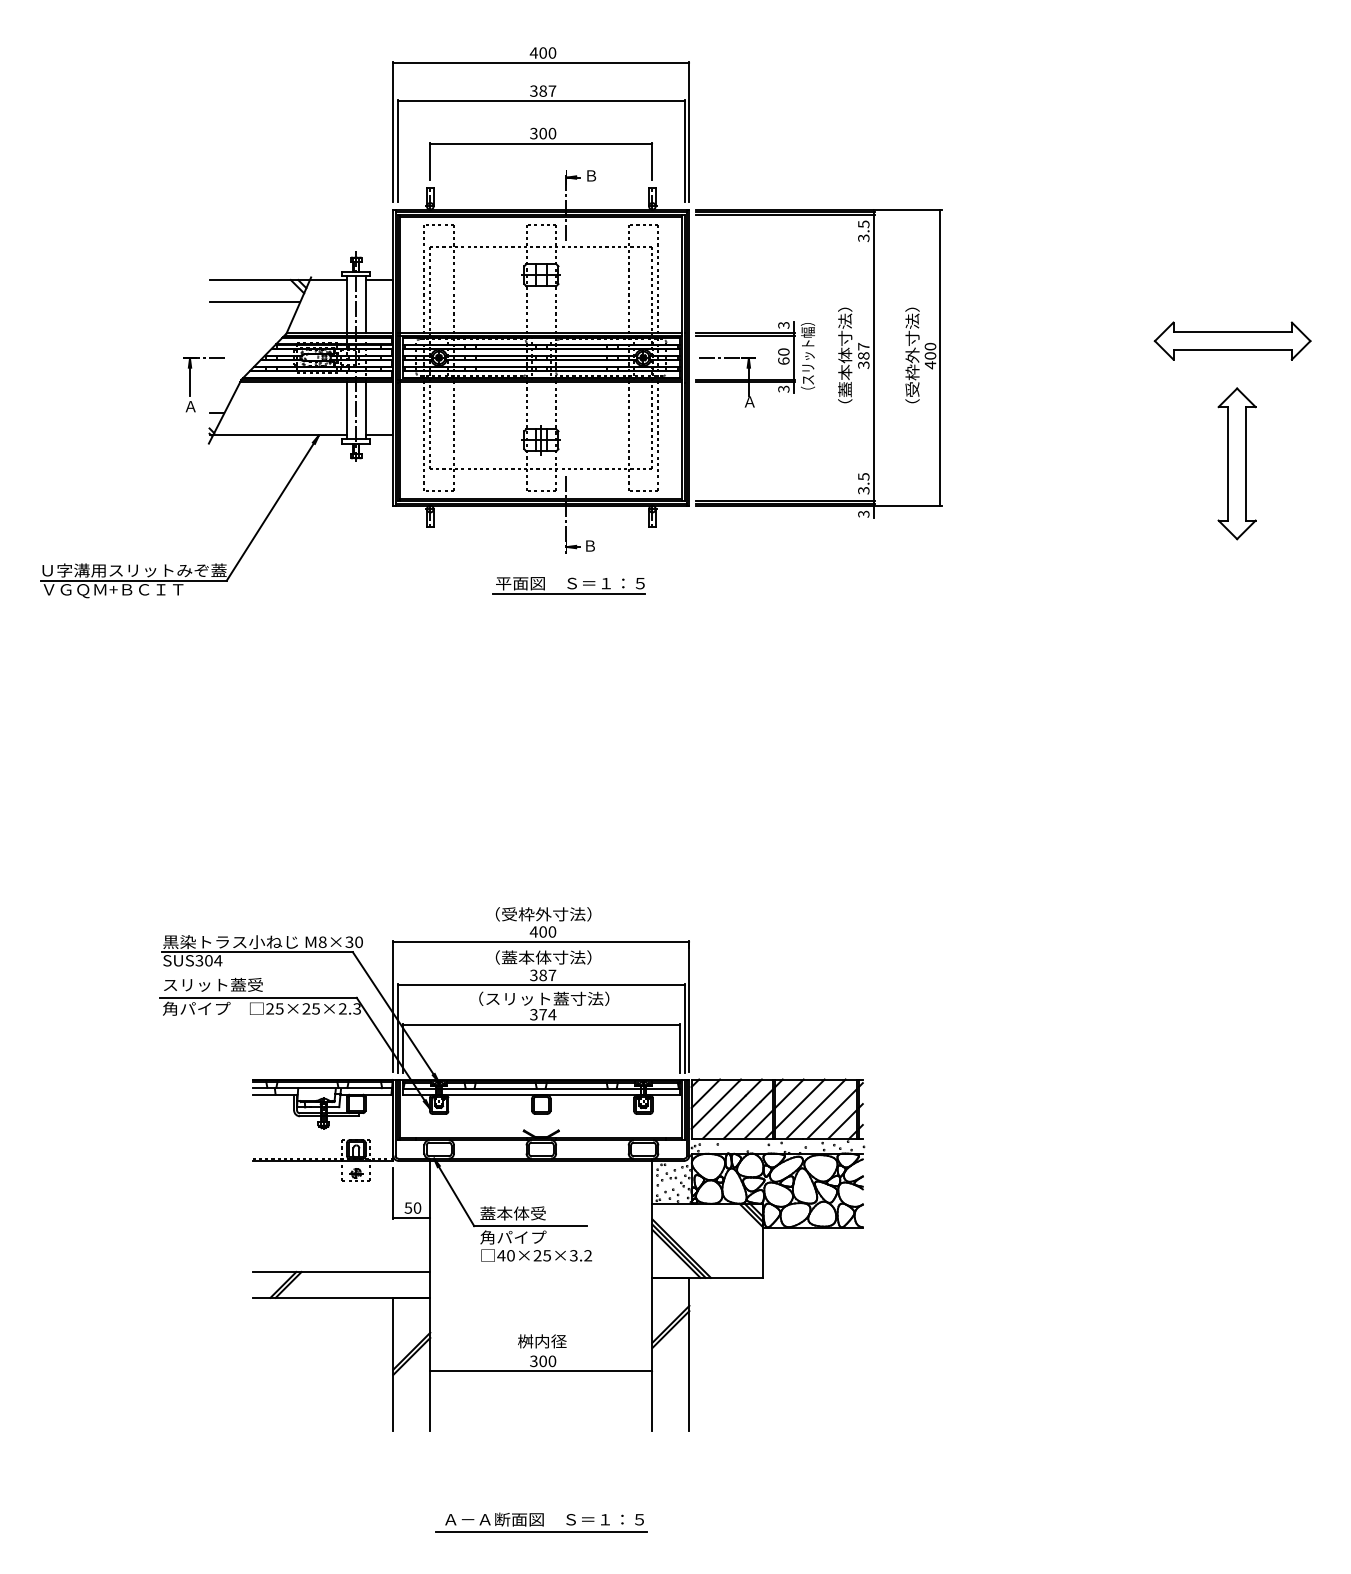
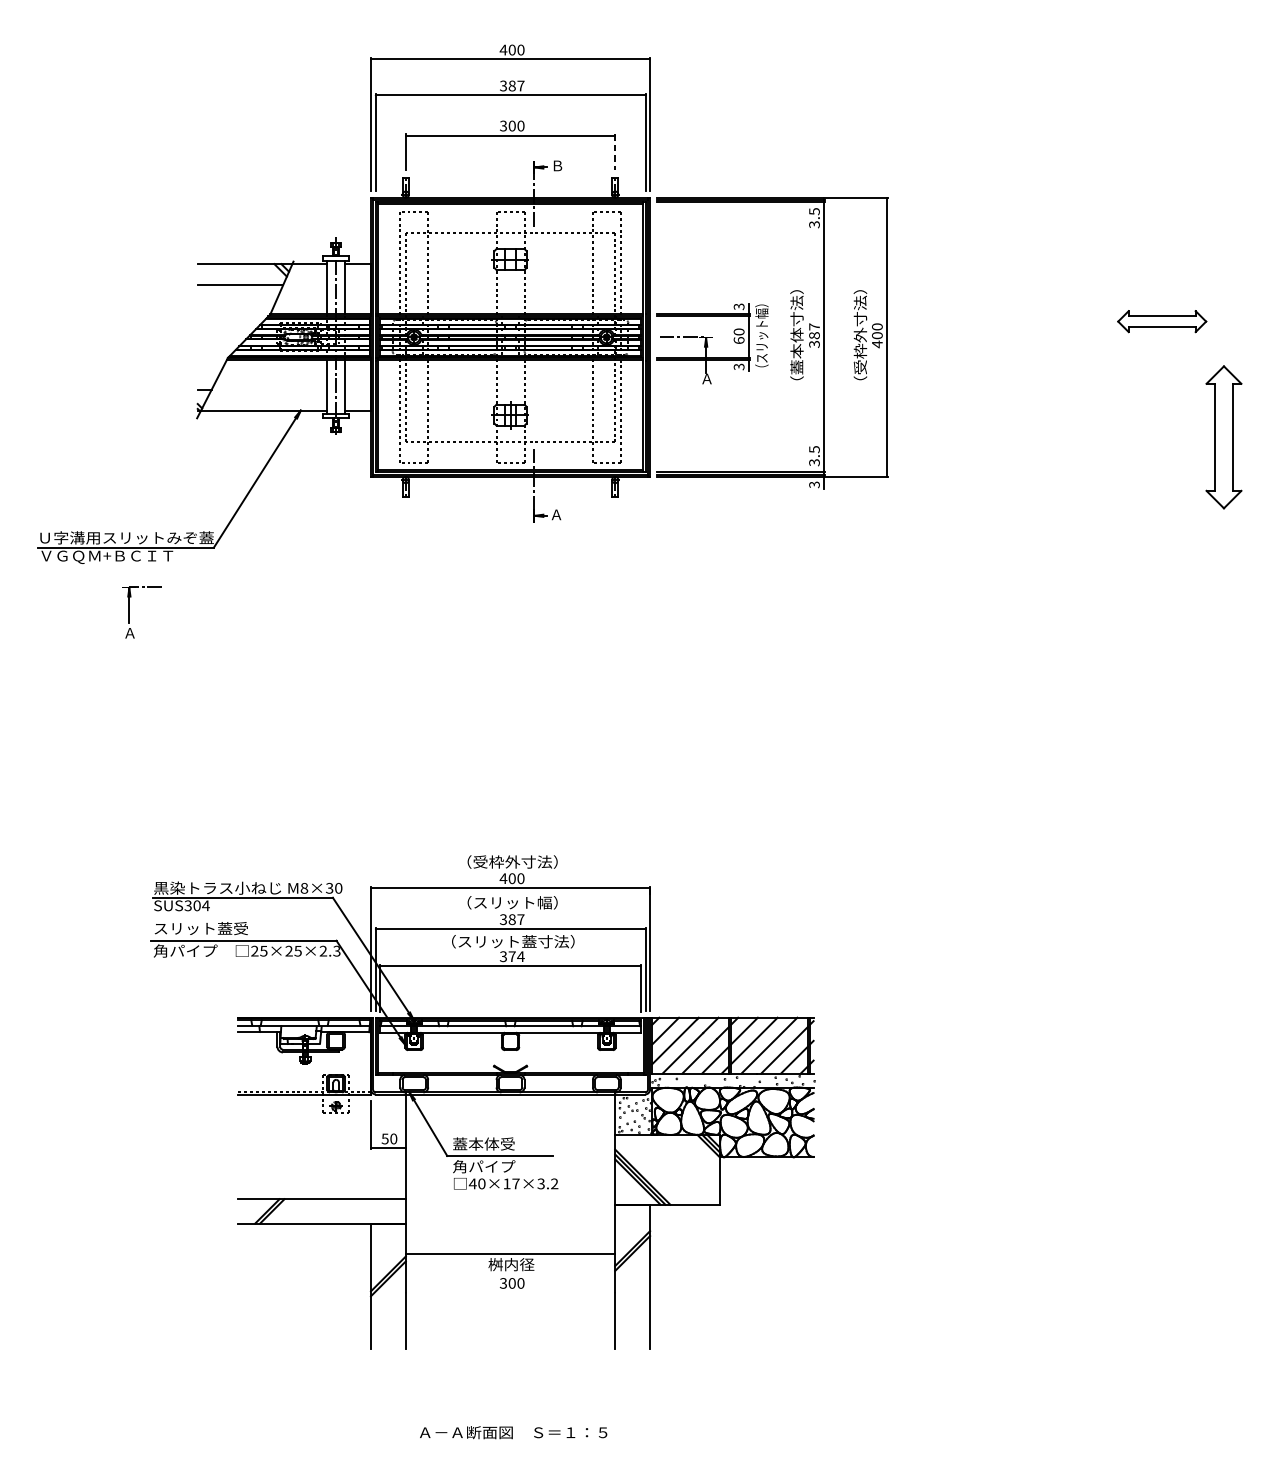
line: (652, 161) -> (615, 152), solid -> dashed
part: (1232, 340) -> (1162, 321), size x0.6
part: (190, 384) -> (129, 612), moved
part: (1236, 463) -> (1223, 437), moved
text: (590, 545) -> (556, 514), Ｂ -> Ａ
part: (568, 585) -> (536, 552), removed
text: (543, 957) -> (512, 902), （蓋本体寸法） -> （スリット幅）
text: (542, 1255) -> (511, 1183), 40×25×3.2 -> 40×17×3.2
line: (541, 1371) -> (510, 1254), moved
line: (541, 1531) -> (510, 1443), removed

